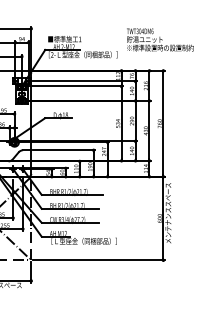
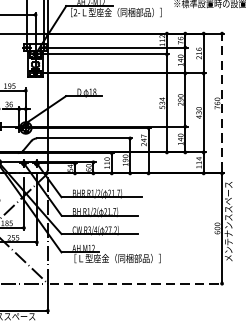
line: (163, 123) -> (222, 103), solid -> dashed
line: (99, 260) -> (137, 283), solid -> dashed

